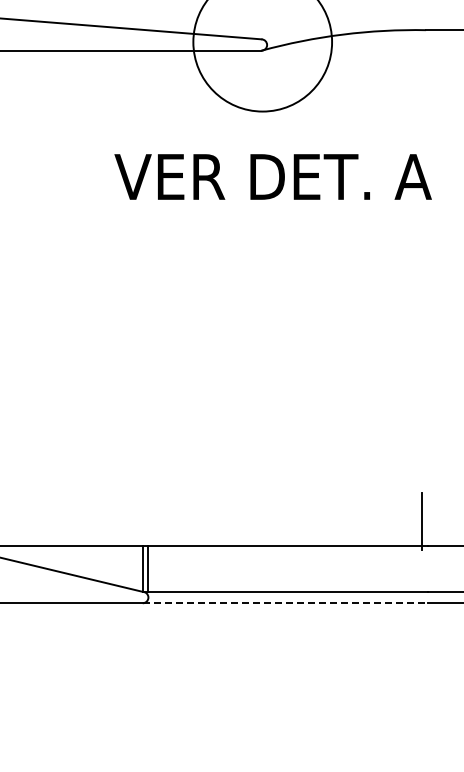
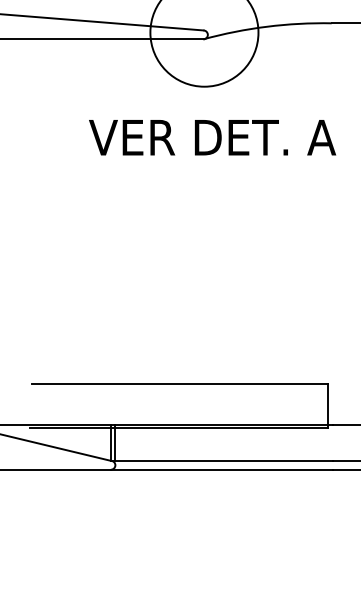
line: (231, 492) -> (180, 383), added
line: (230, 549) -> (179, 427), added
line: (285, 603) -> (222, 469), dashed -> solid

